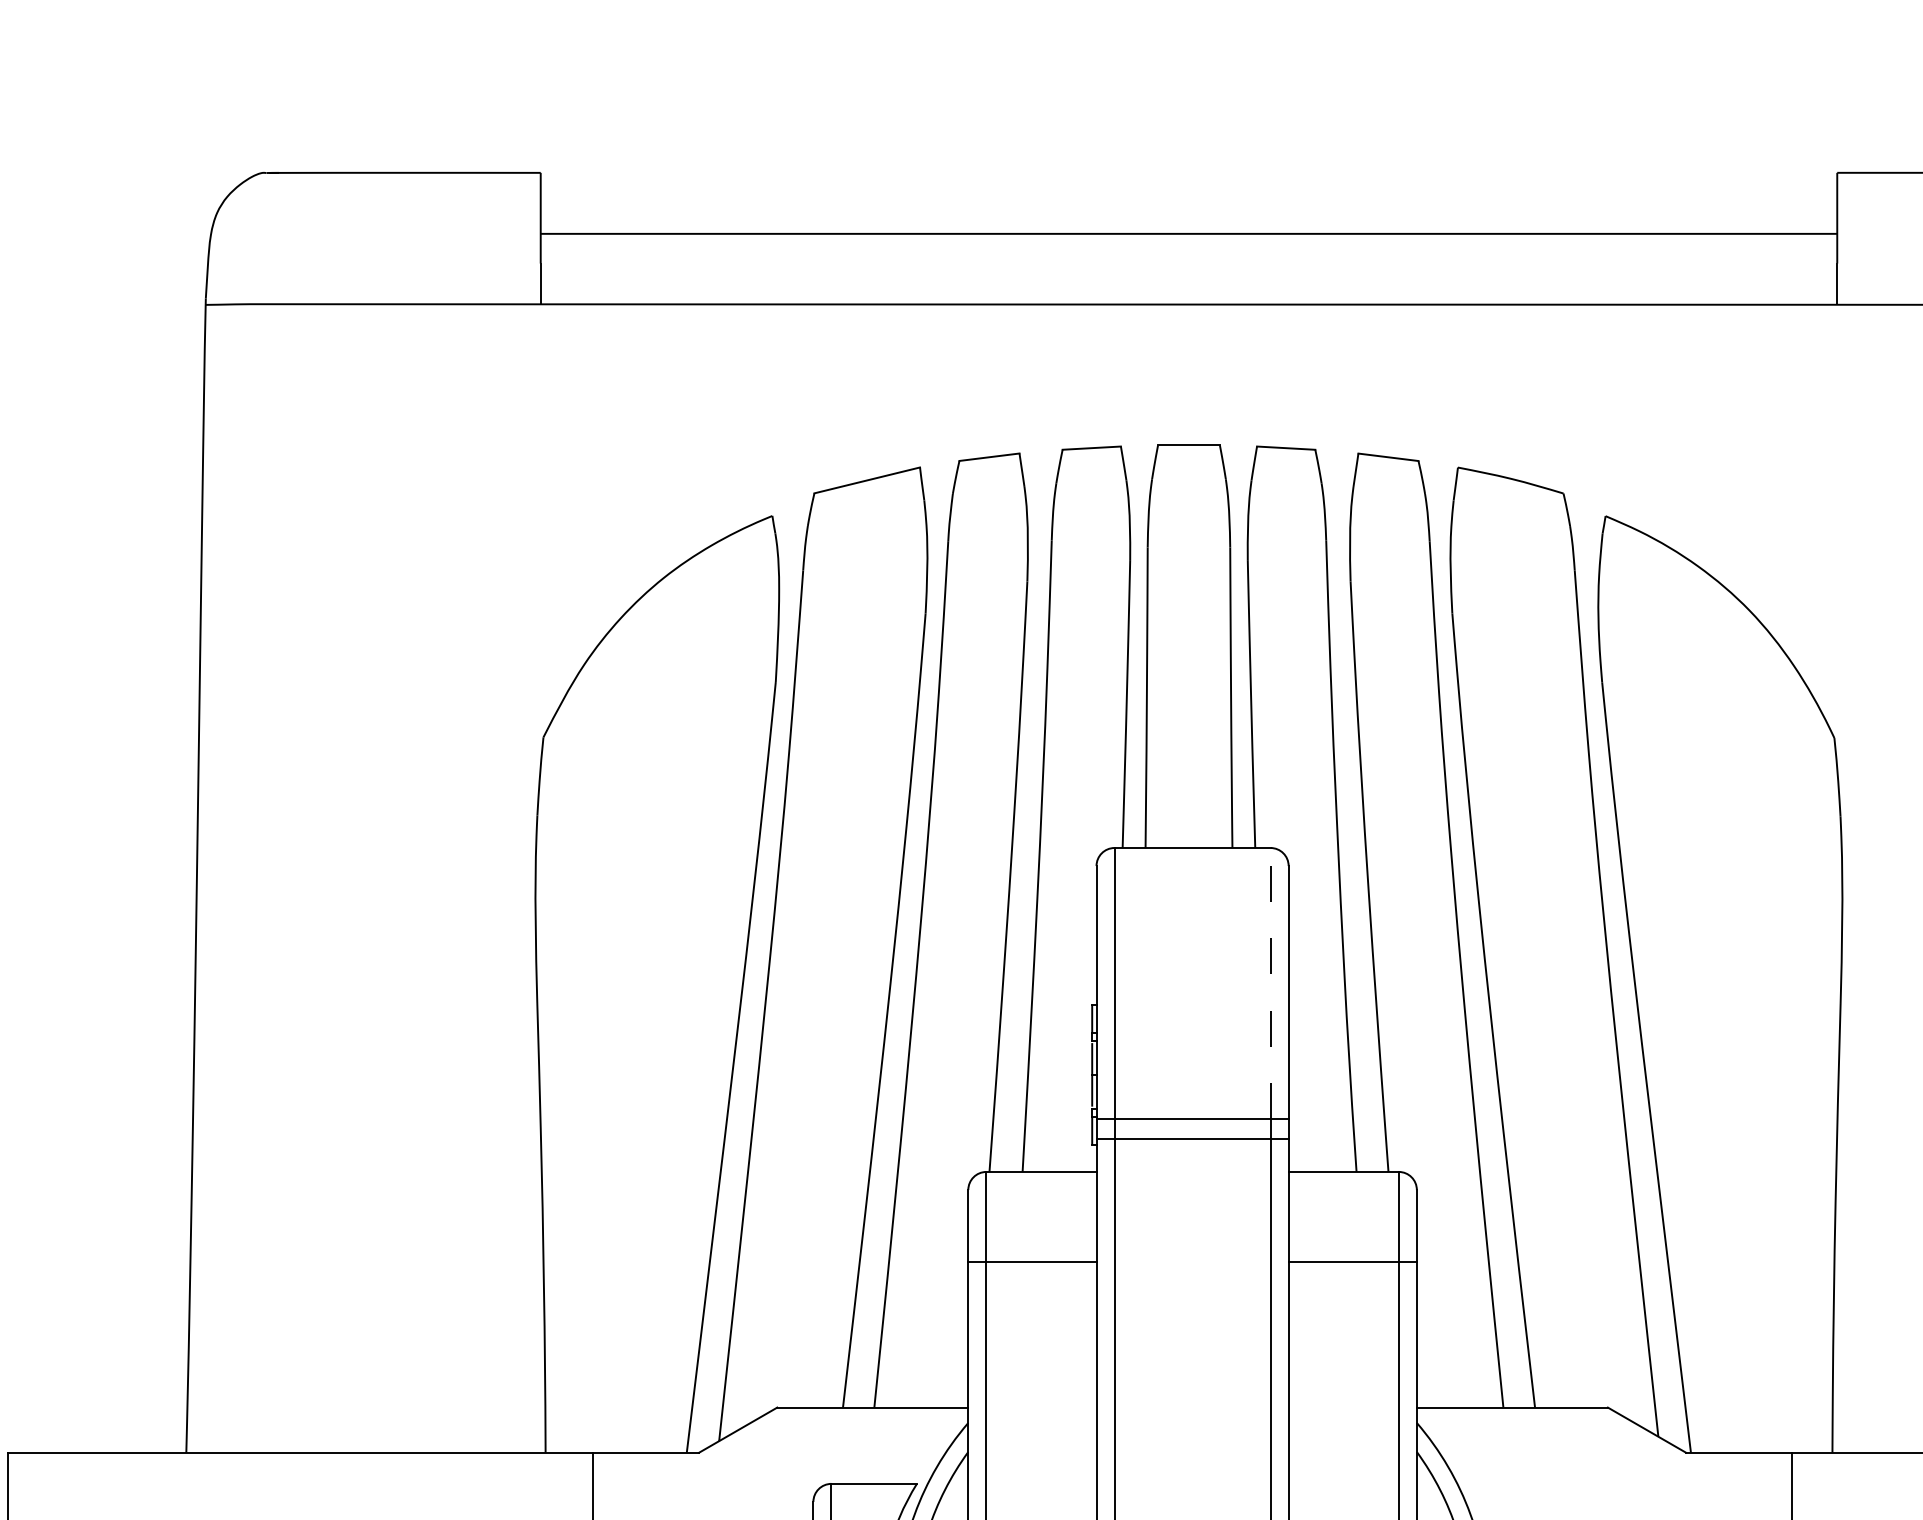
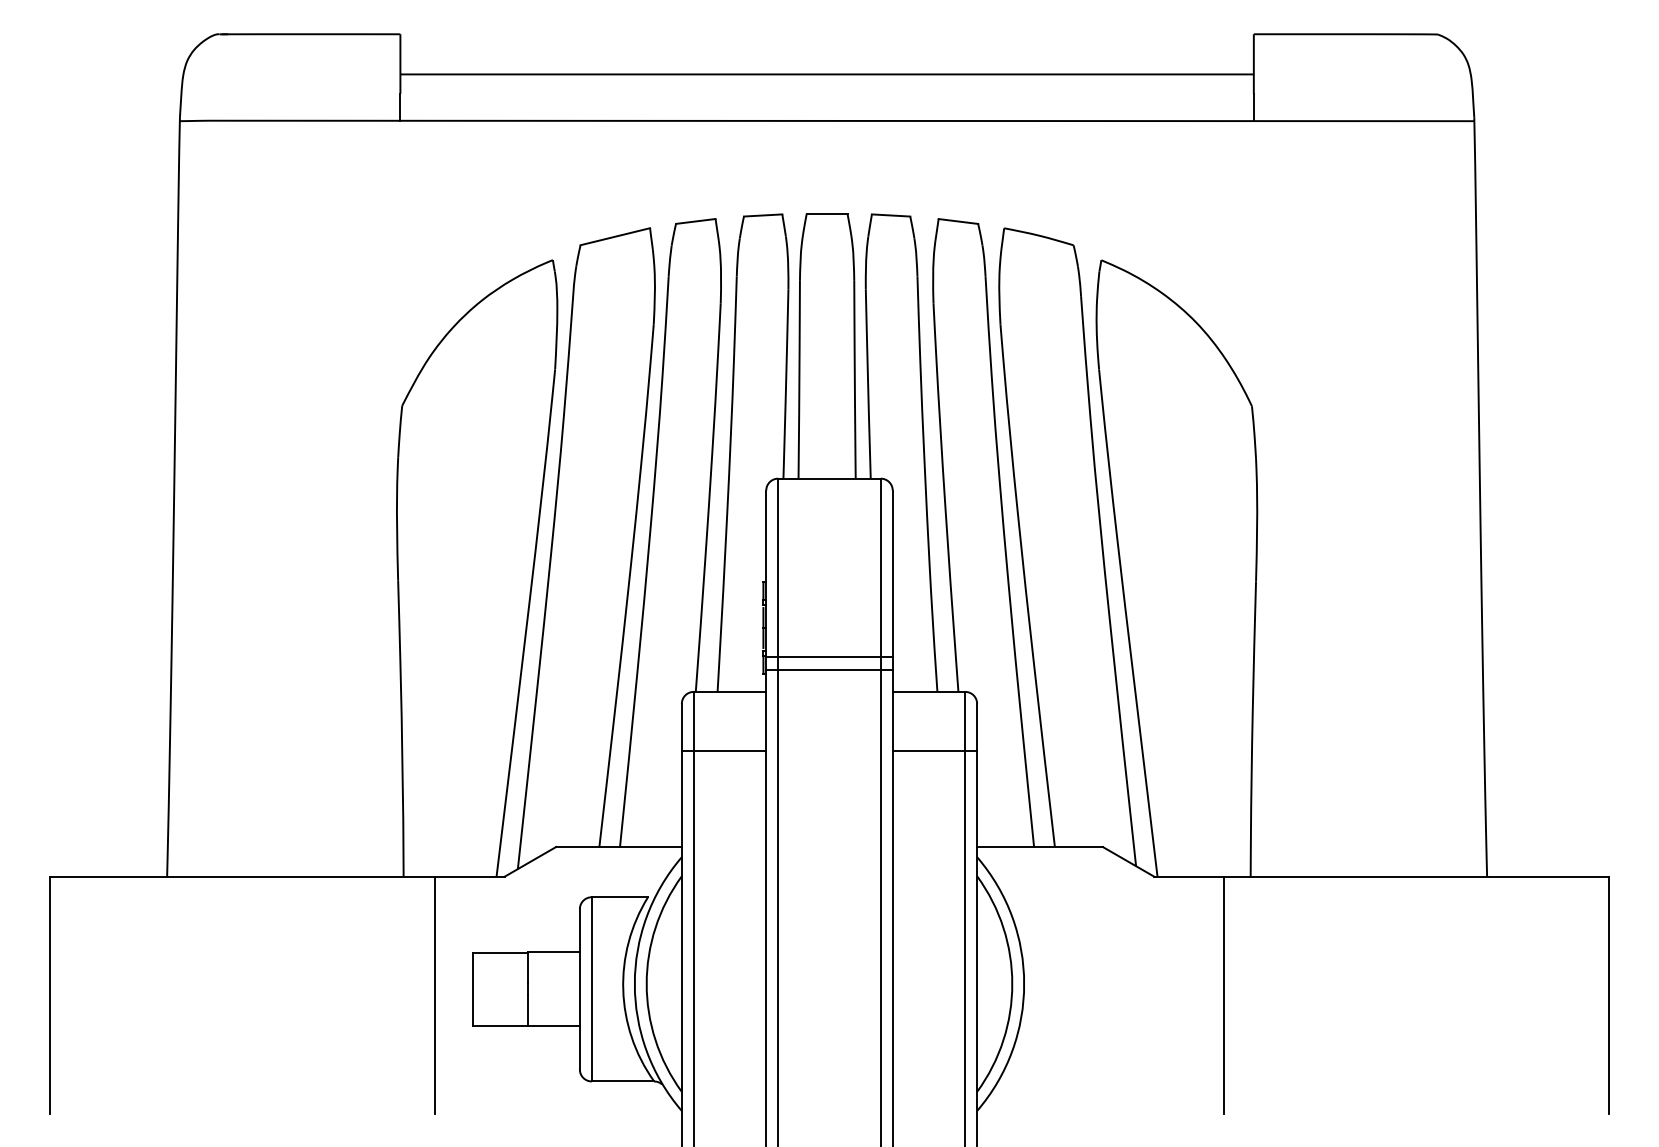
line: (1270, 982) -> (880, 567), dashed -> solid

